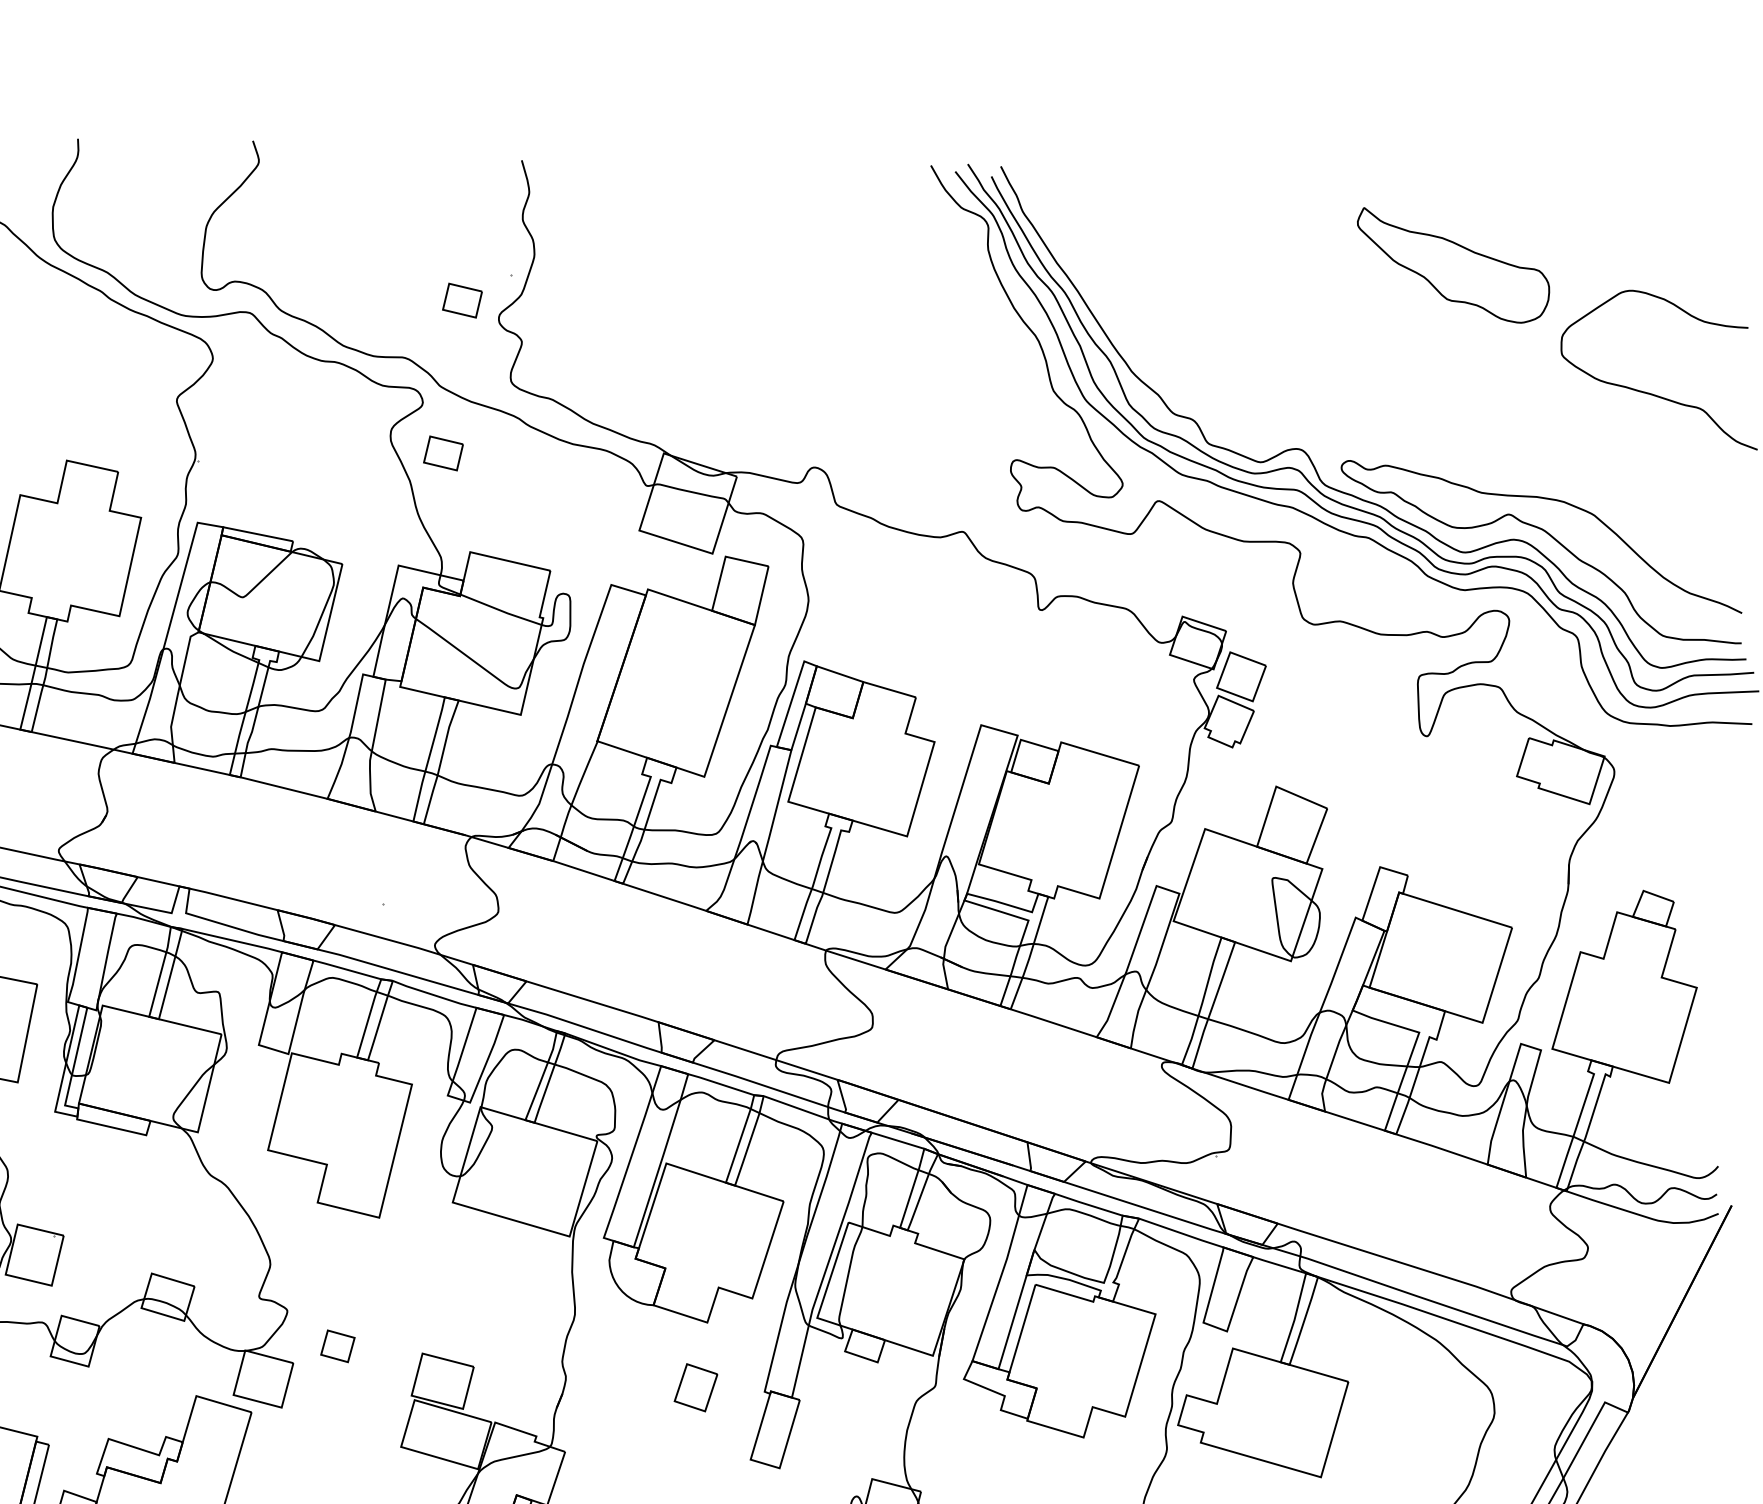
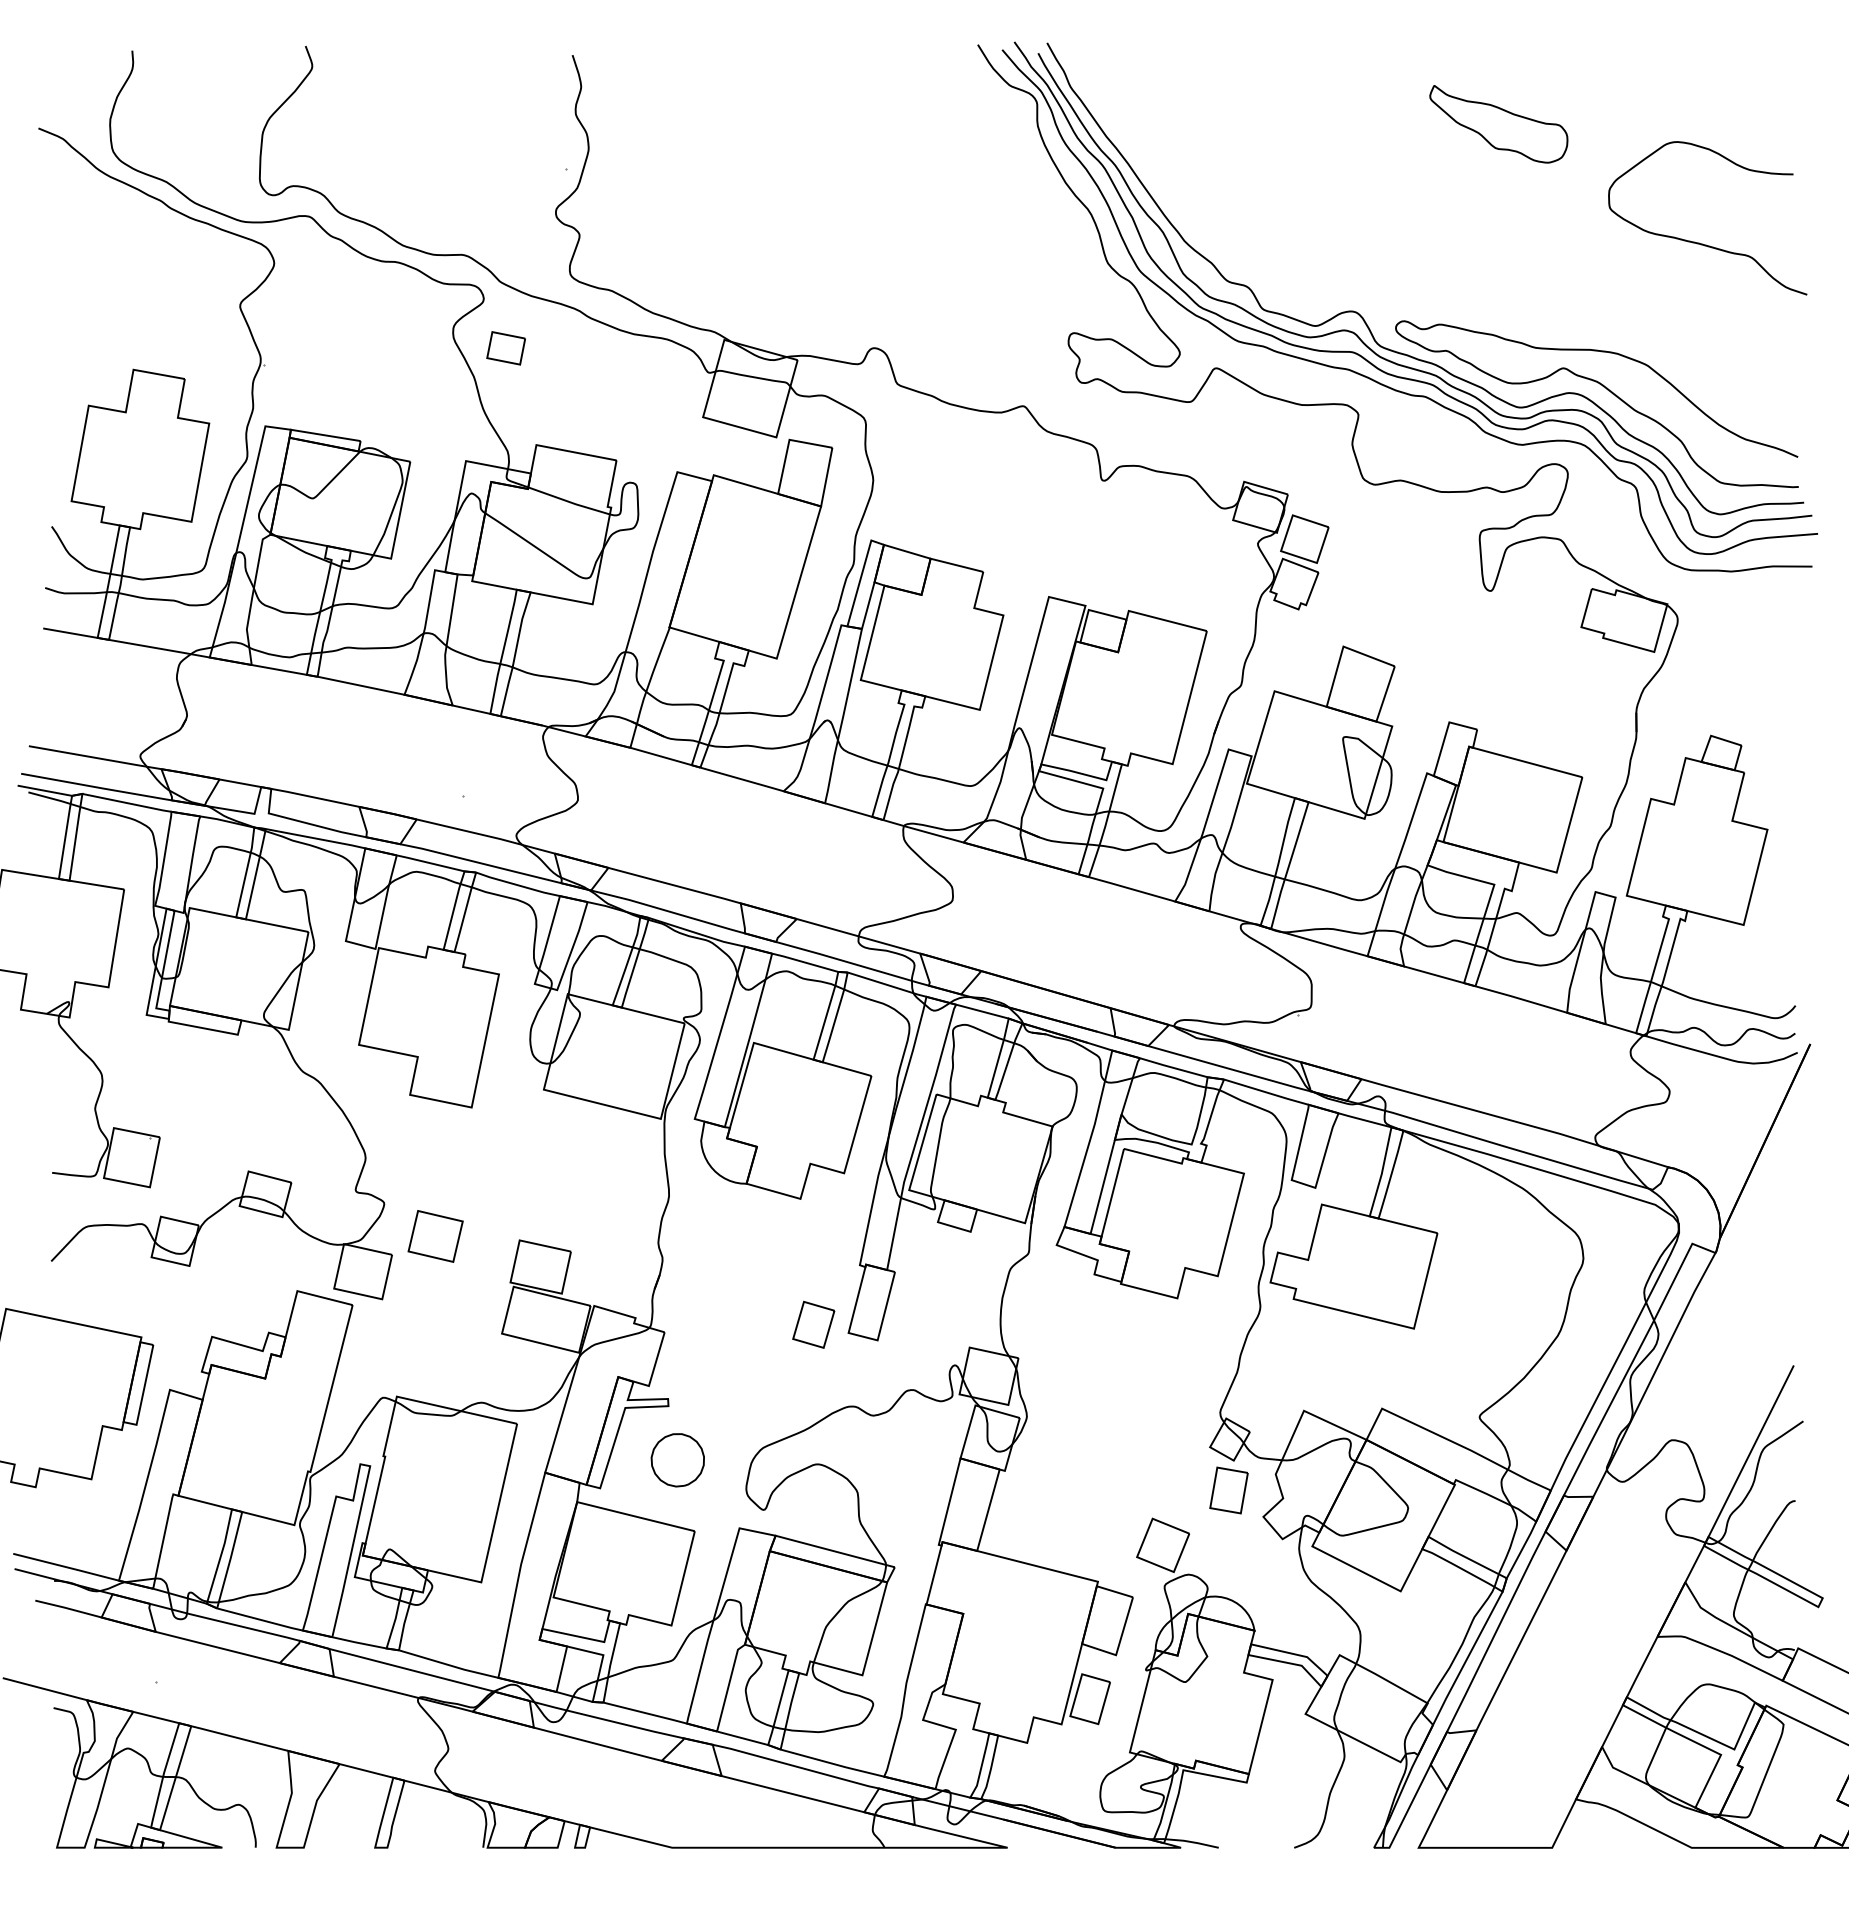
part: (1452, 266) -> (1498, 124), size x0.71
part: (461, 300) -> (518, 196), removed
part: (337, 1346) -> (435, 1236), size x1.67
part: (695, 1387) -> (813, 1324), moved

